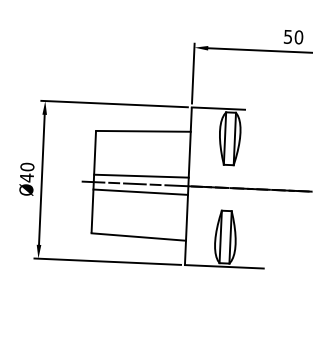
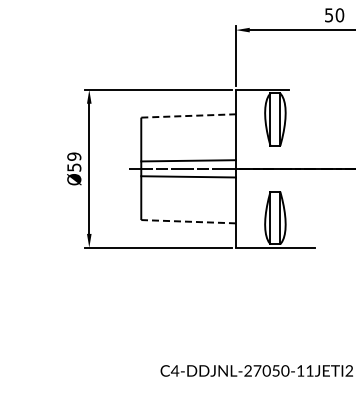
line: (144, 130) -> (189, 115), solid -> dashed
text: (27, 172) -> (74, 162), Ø40 -> Ø59
line: (138, 236) -> (188, 221), solid -> dashed

